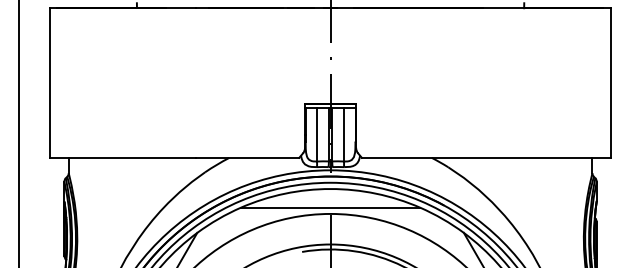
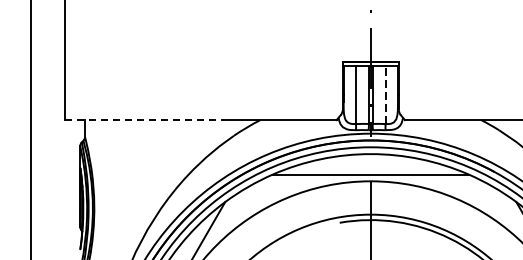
line: (344, 134) -> (385, 94), solid -> dashed
line: (123, 157) -> (144, 119), solid -> dashed

